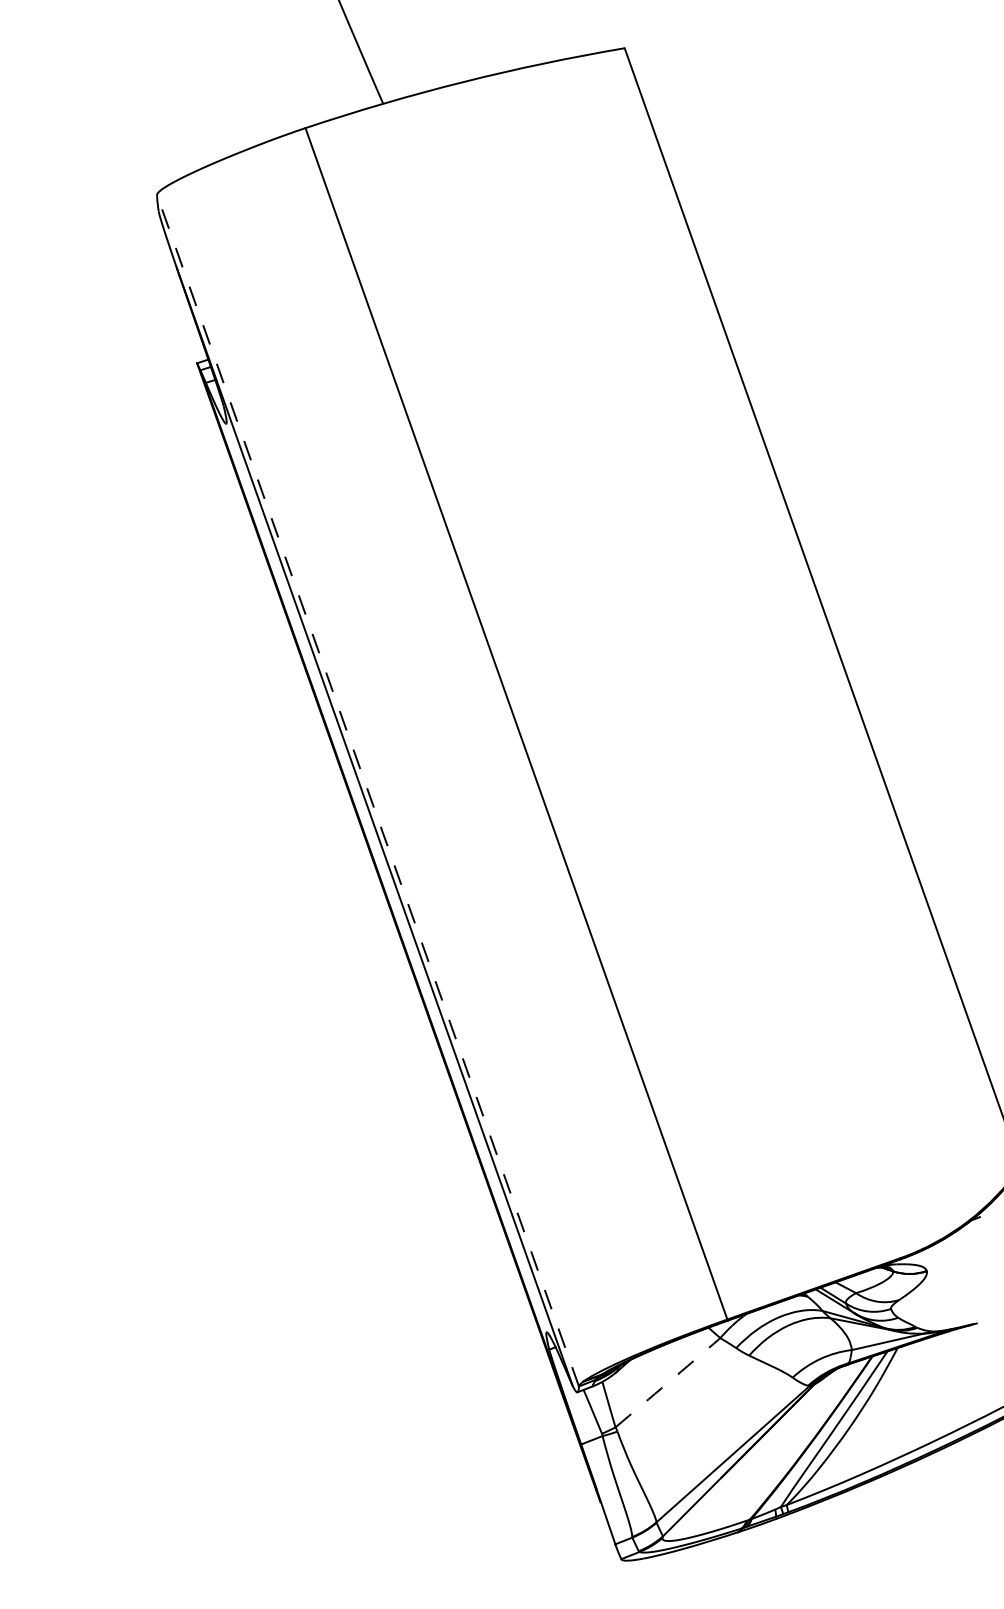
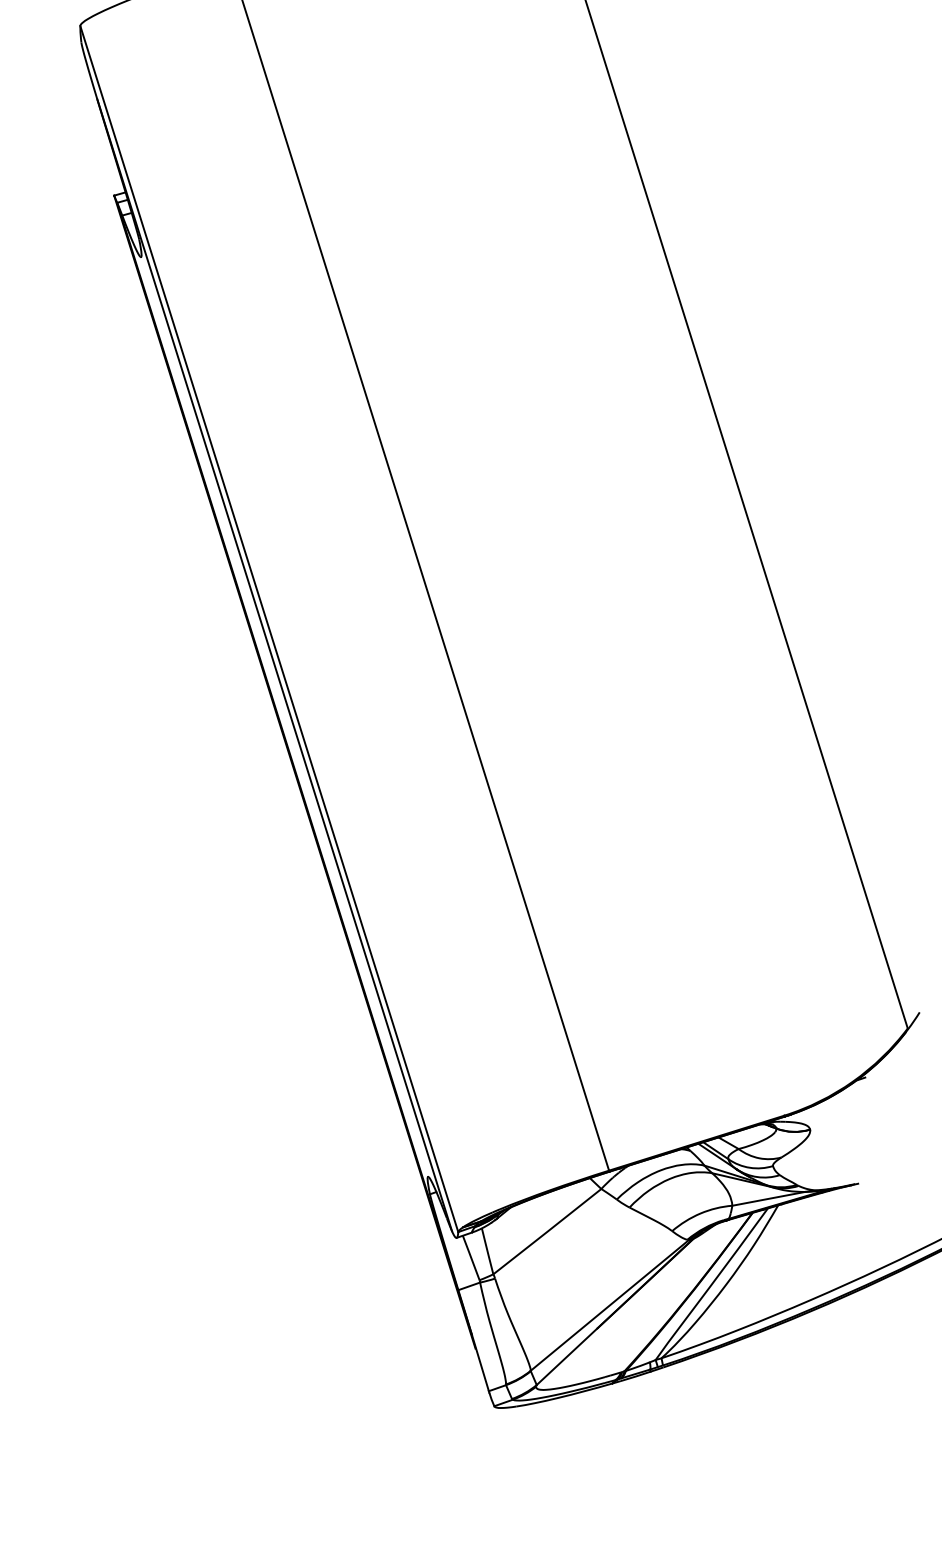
line: (368, 790) -> (269, 628), dashed -> solid
arc: (668, 1382) -> (547, 1231), dashed -> solid

